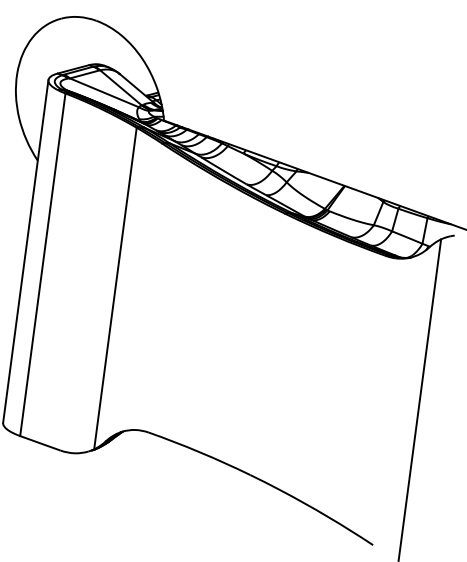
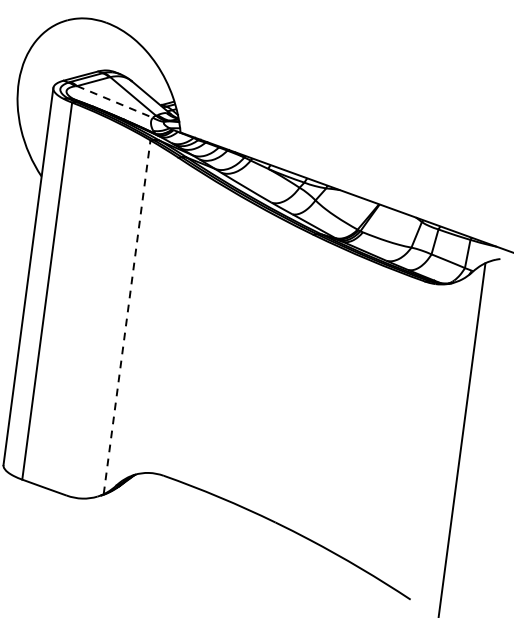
line: (104, 93) -> (115, 102), solid -> dashed
line: (115, 288) -> (127, 317), solid -> dashed

